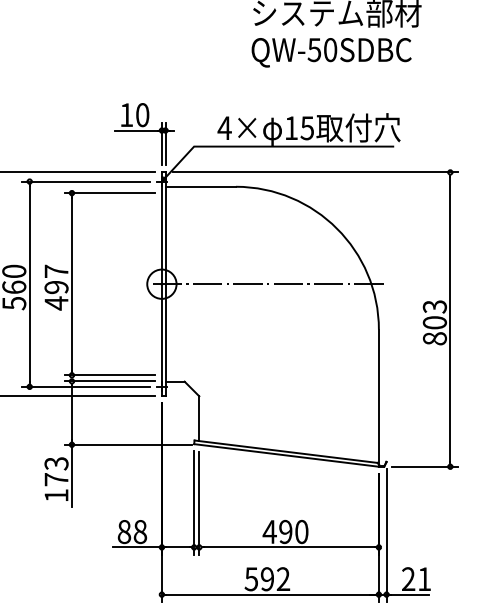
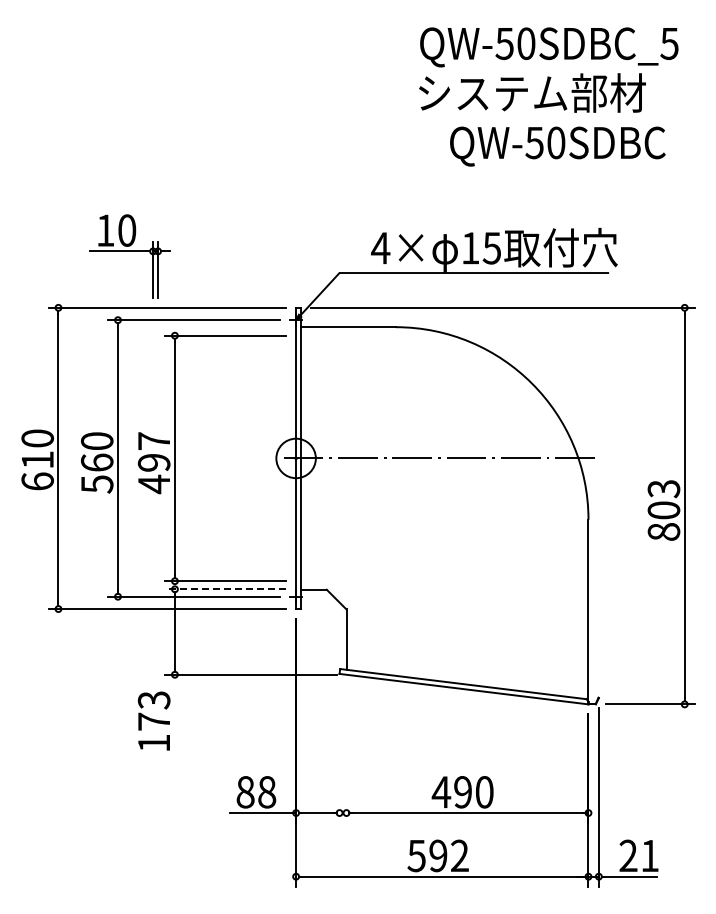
text: (331, 52) -> (557, 146), moved
part: (144, 134) -> (129, 256), moved
line: (109, 381) -> (225, 589), solid -> dashed
line: (71, 475) -> (174, 716), removed
line: (194, 502) -> (339, 752), removed
line: (199, 503) -> (346, 753), removed

